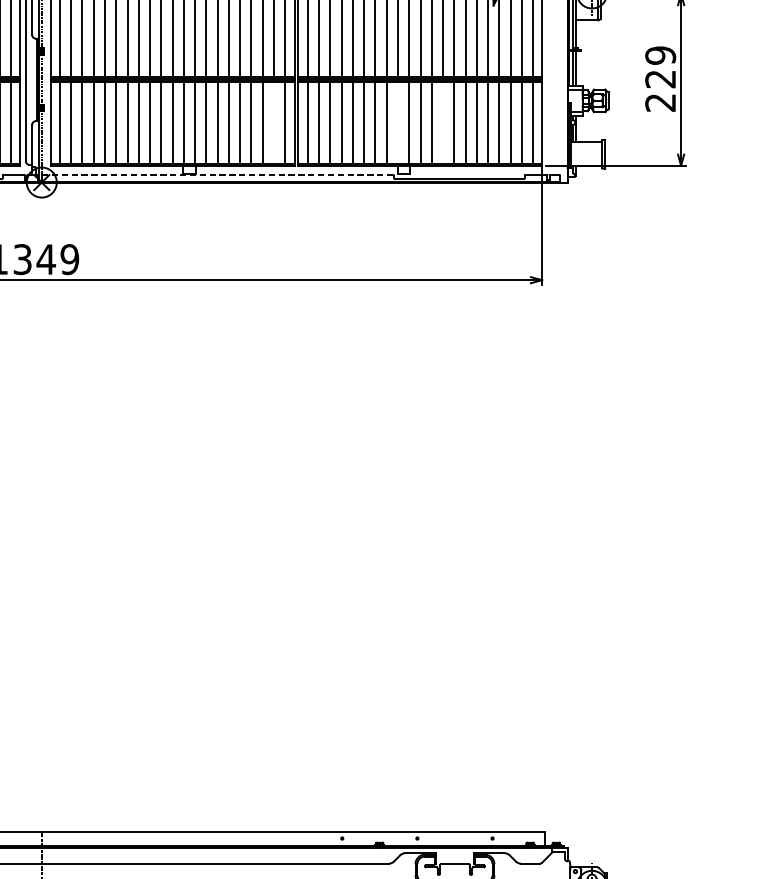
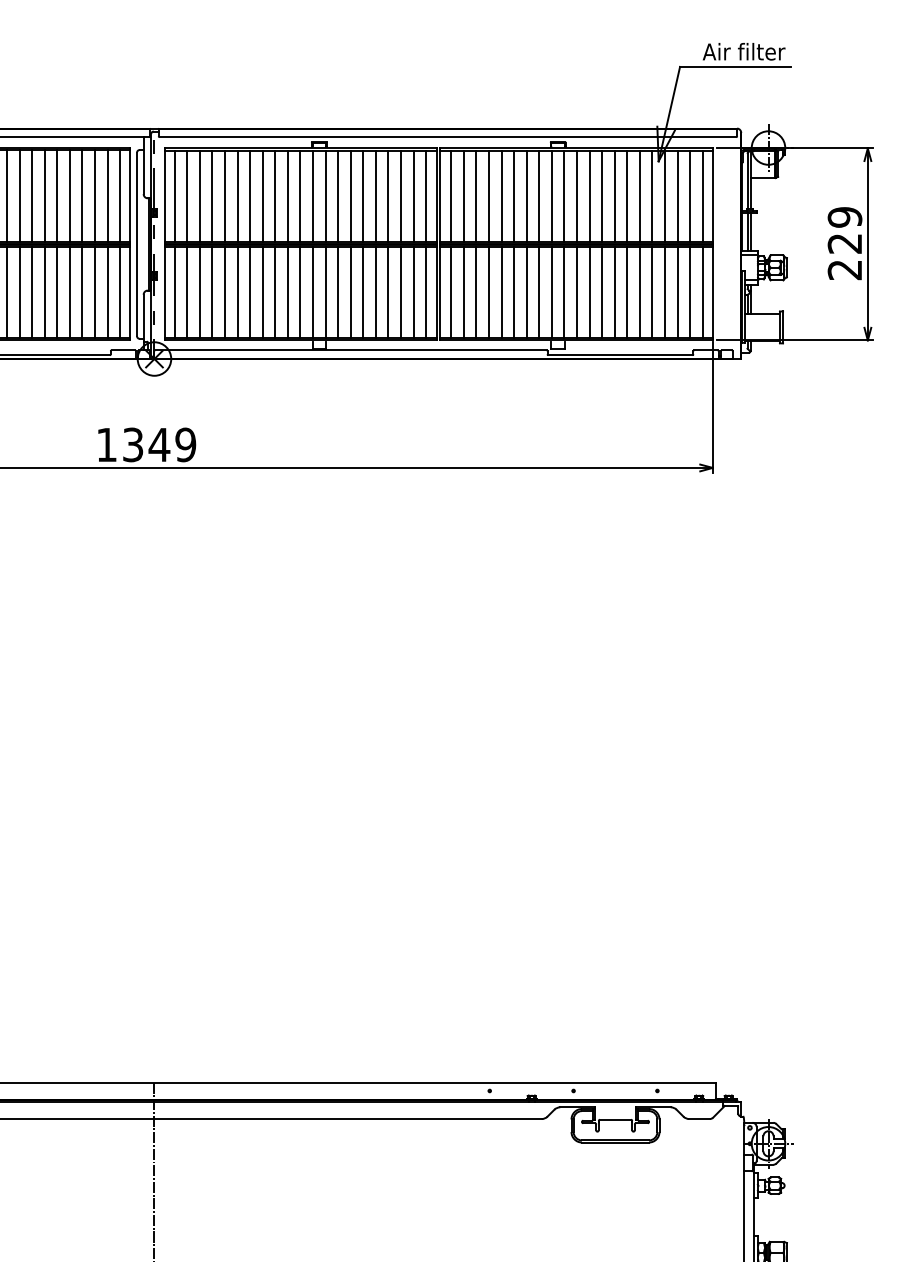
line: (273, 122) -> (413, 292), added
line: (397, 122) -> (551, 292), added
line: (443, 122) -> (602, 292), added
line: (217, 174) -> (350, 350), dashed -> solid

